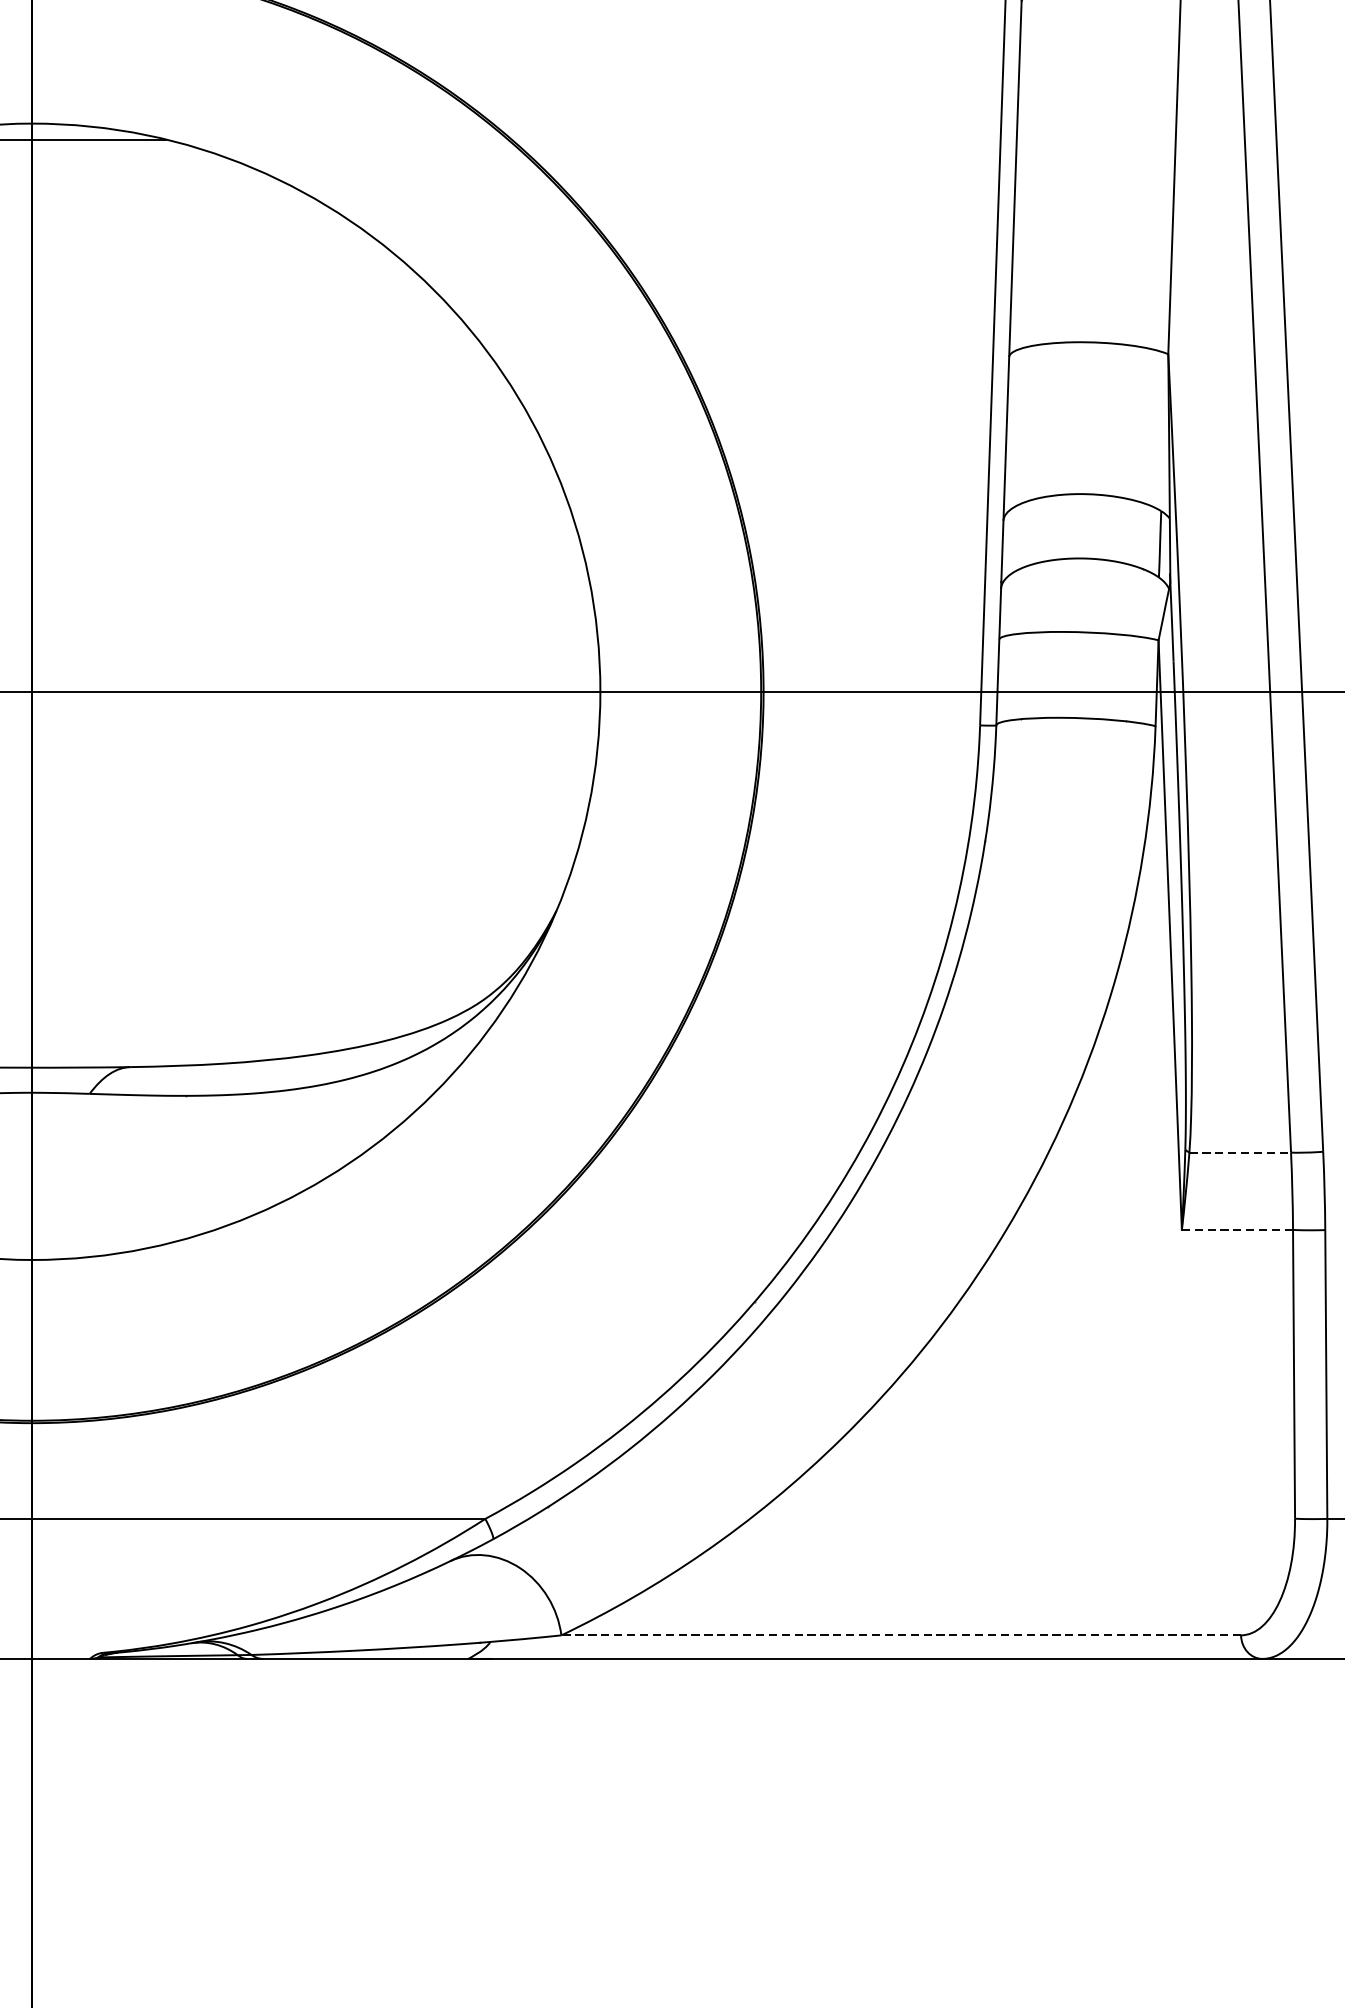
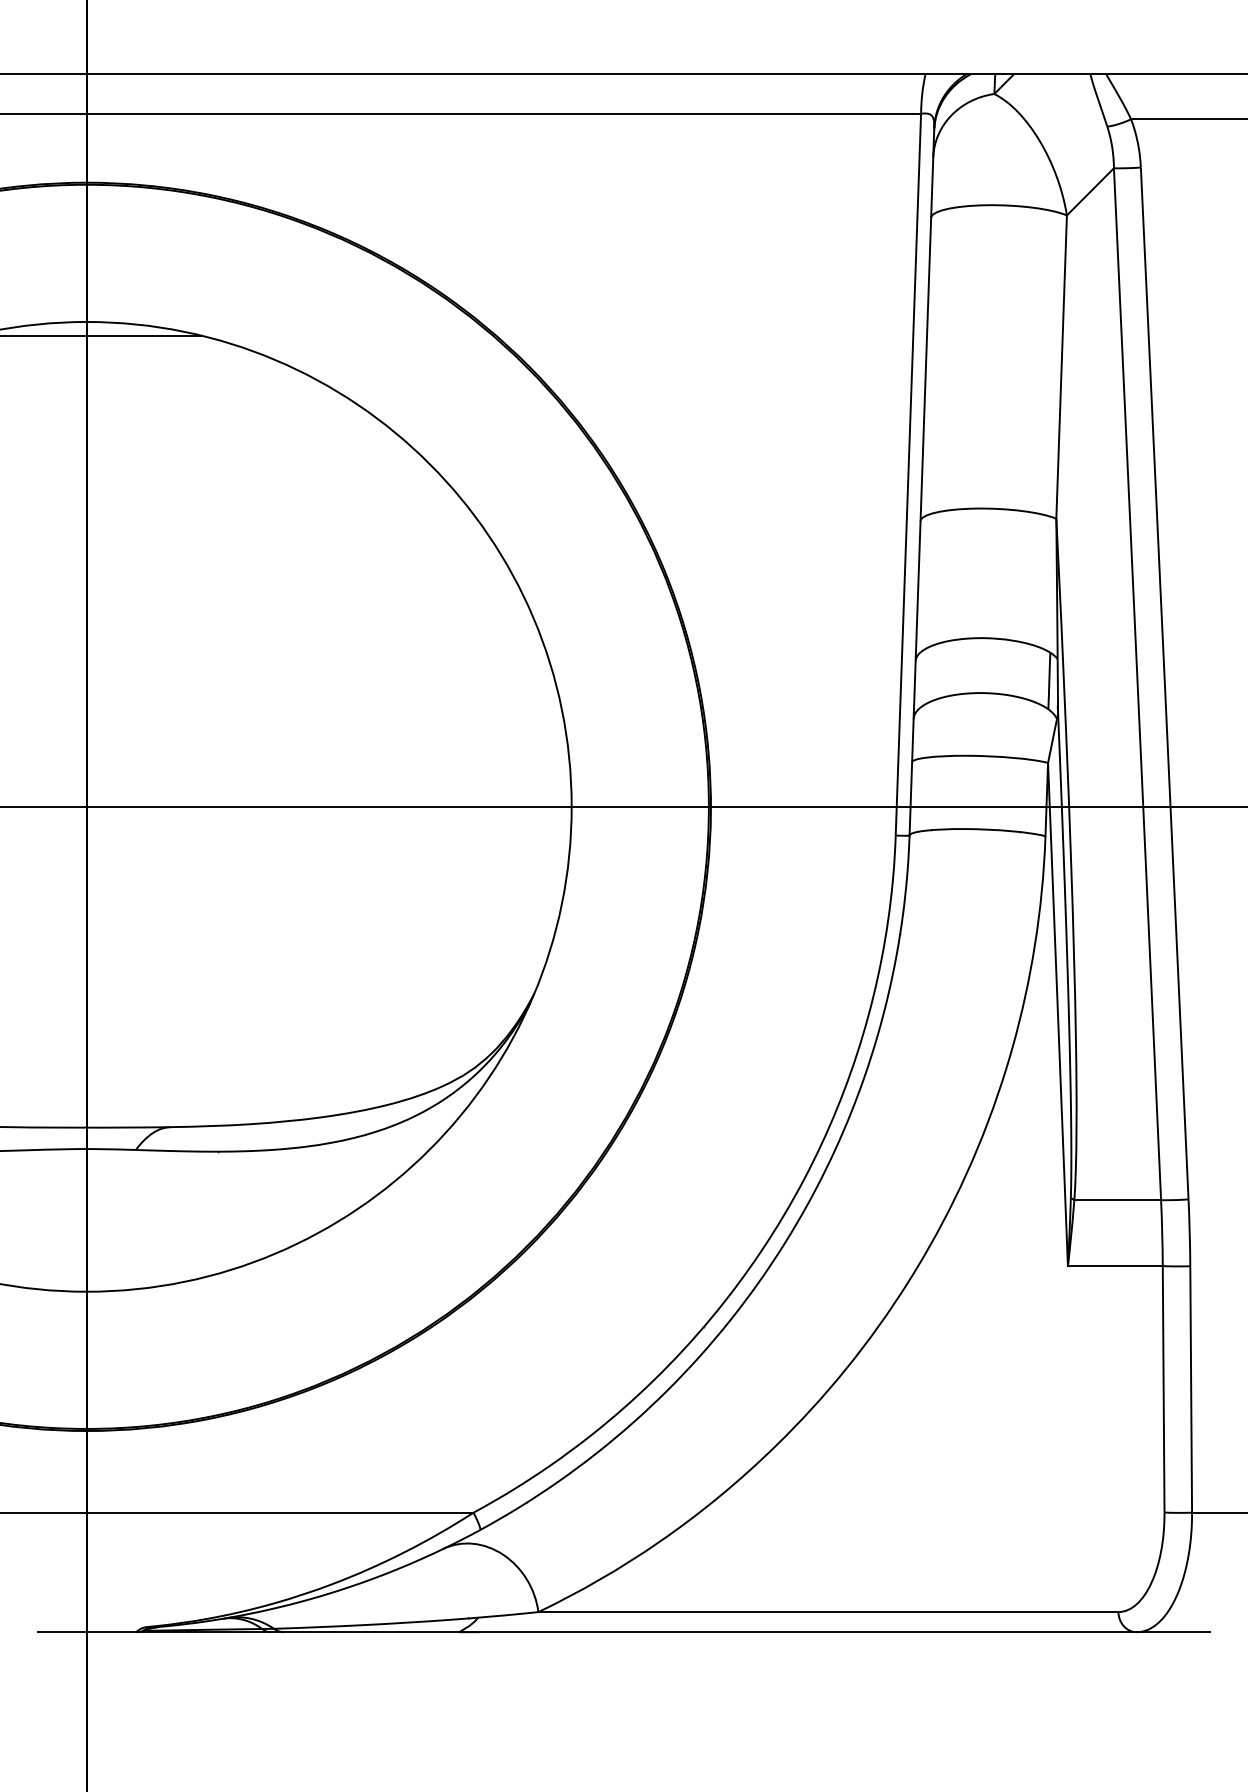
line: (1241, 1153) -> (1118, 1200), dashed -> solid
line: (1236, 1230) -> (1114, 1266), dashed -> solid
line: (901, 1635) -> (828, 1612), dashed -> solid

